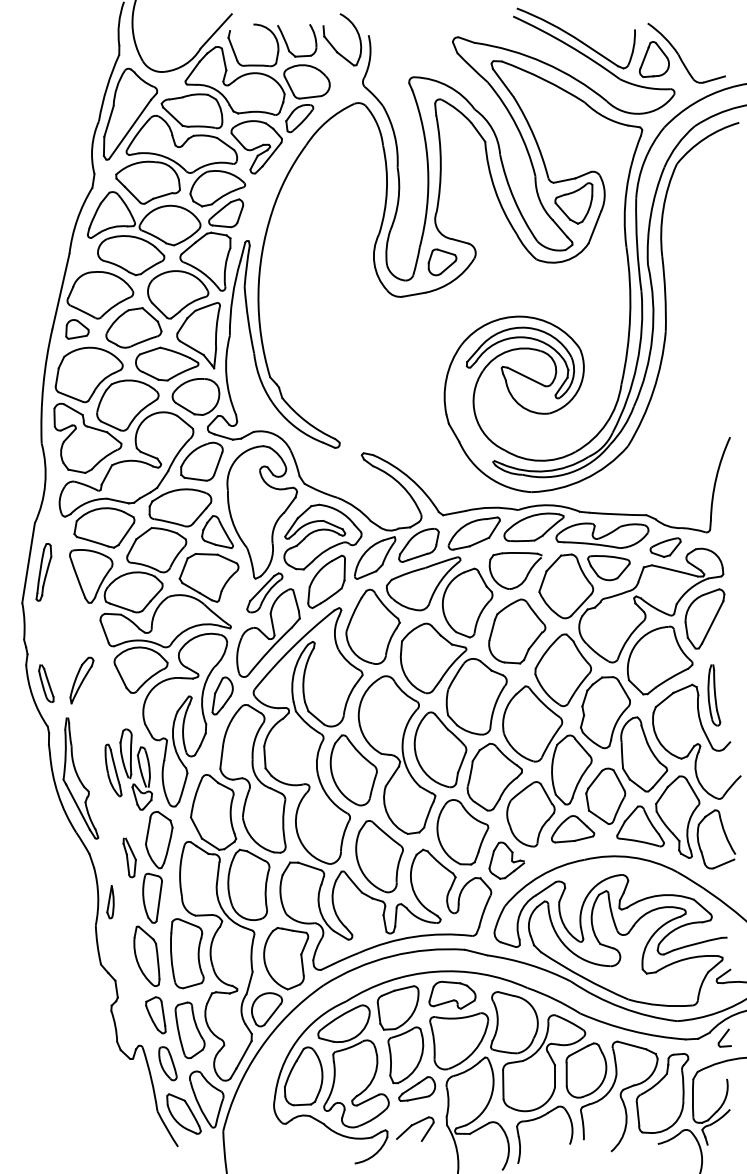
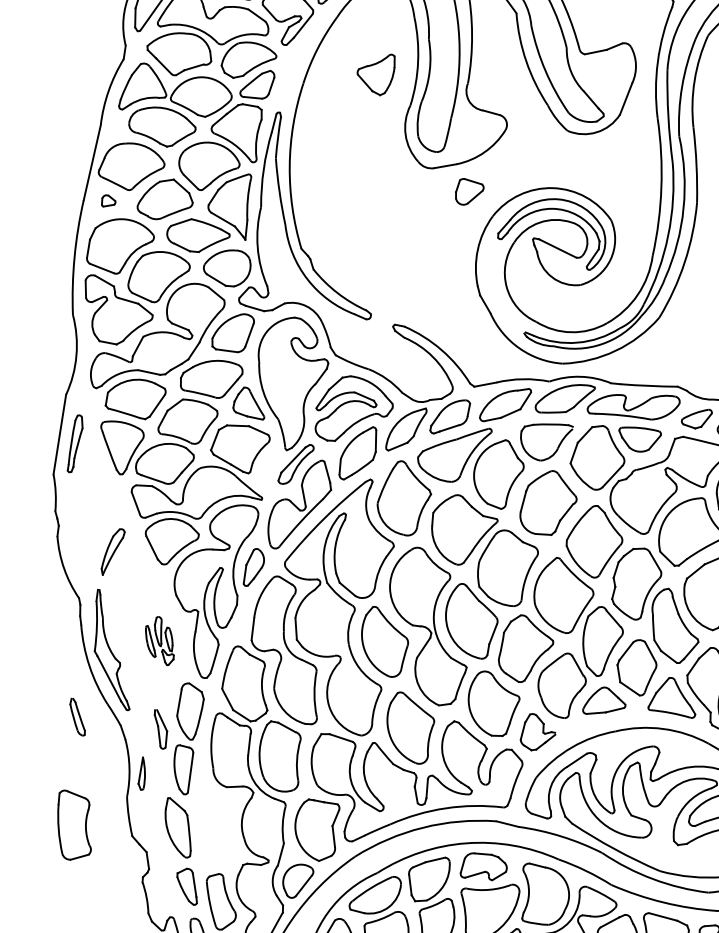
part: (573, 203) -> (375, 74), moved
part: (442, 262) -> (469, 191), moved
part: (77, 329) -> (108, 200), size x0.6
part: (46, 683) -> (77, 716), moved
part: (128, 769) -> (159, 640), size x0.6
part: (187, 953) -> (74, 824), moved

